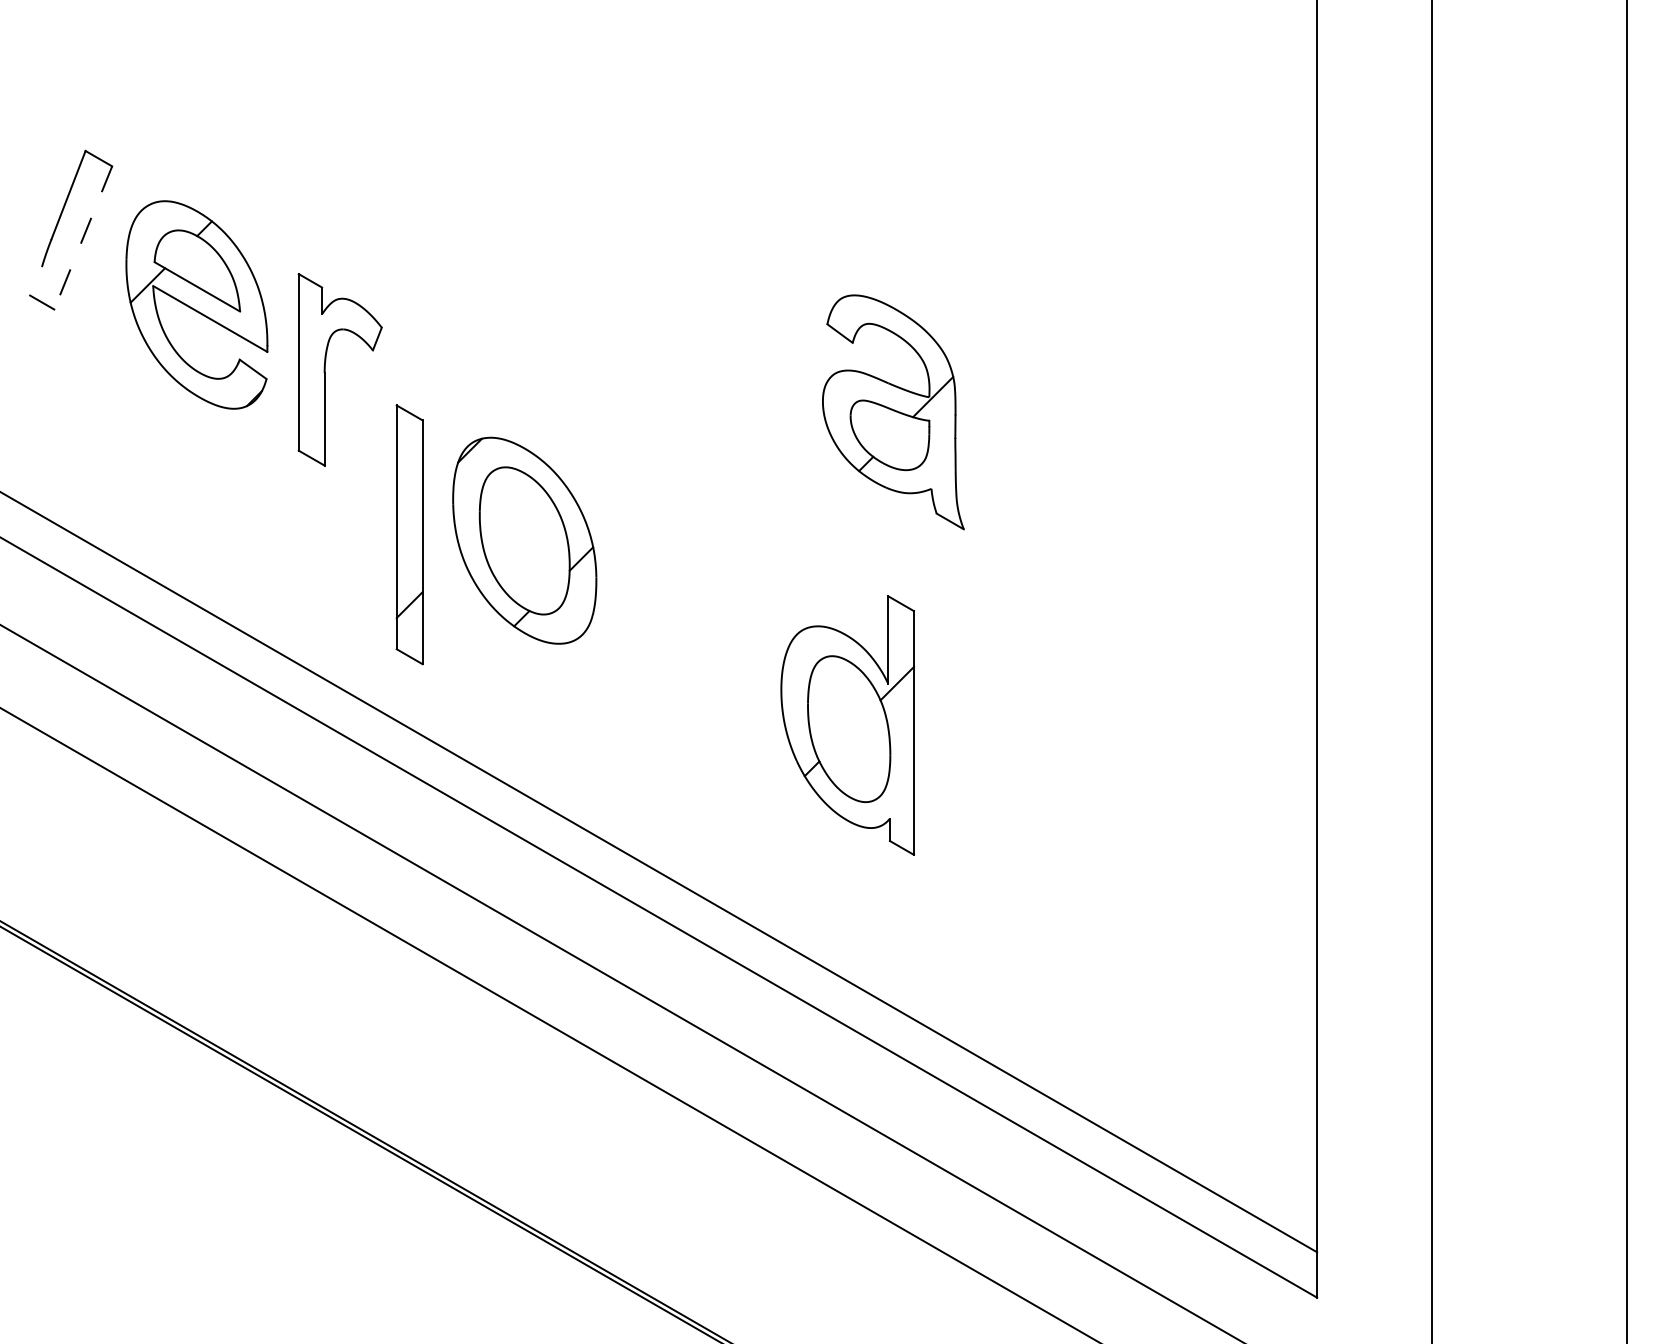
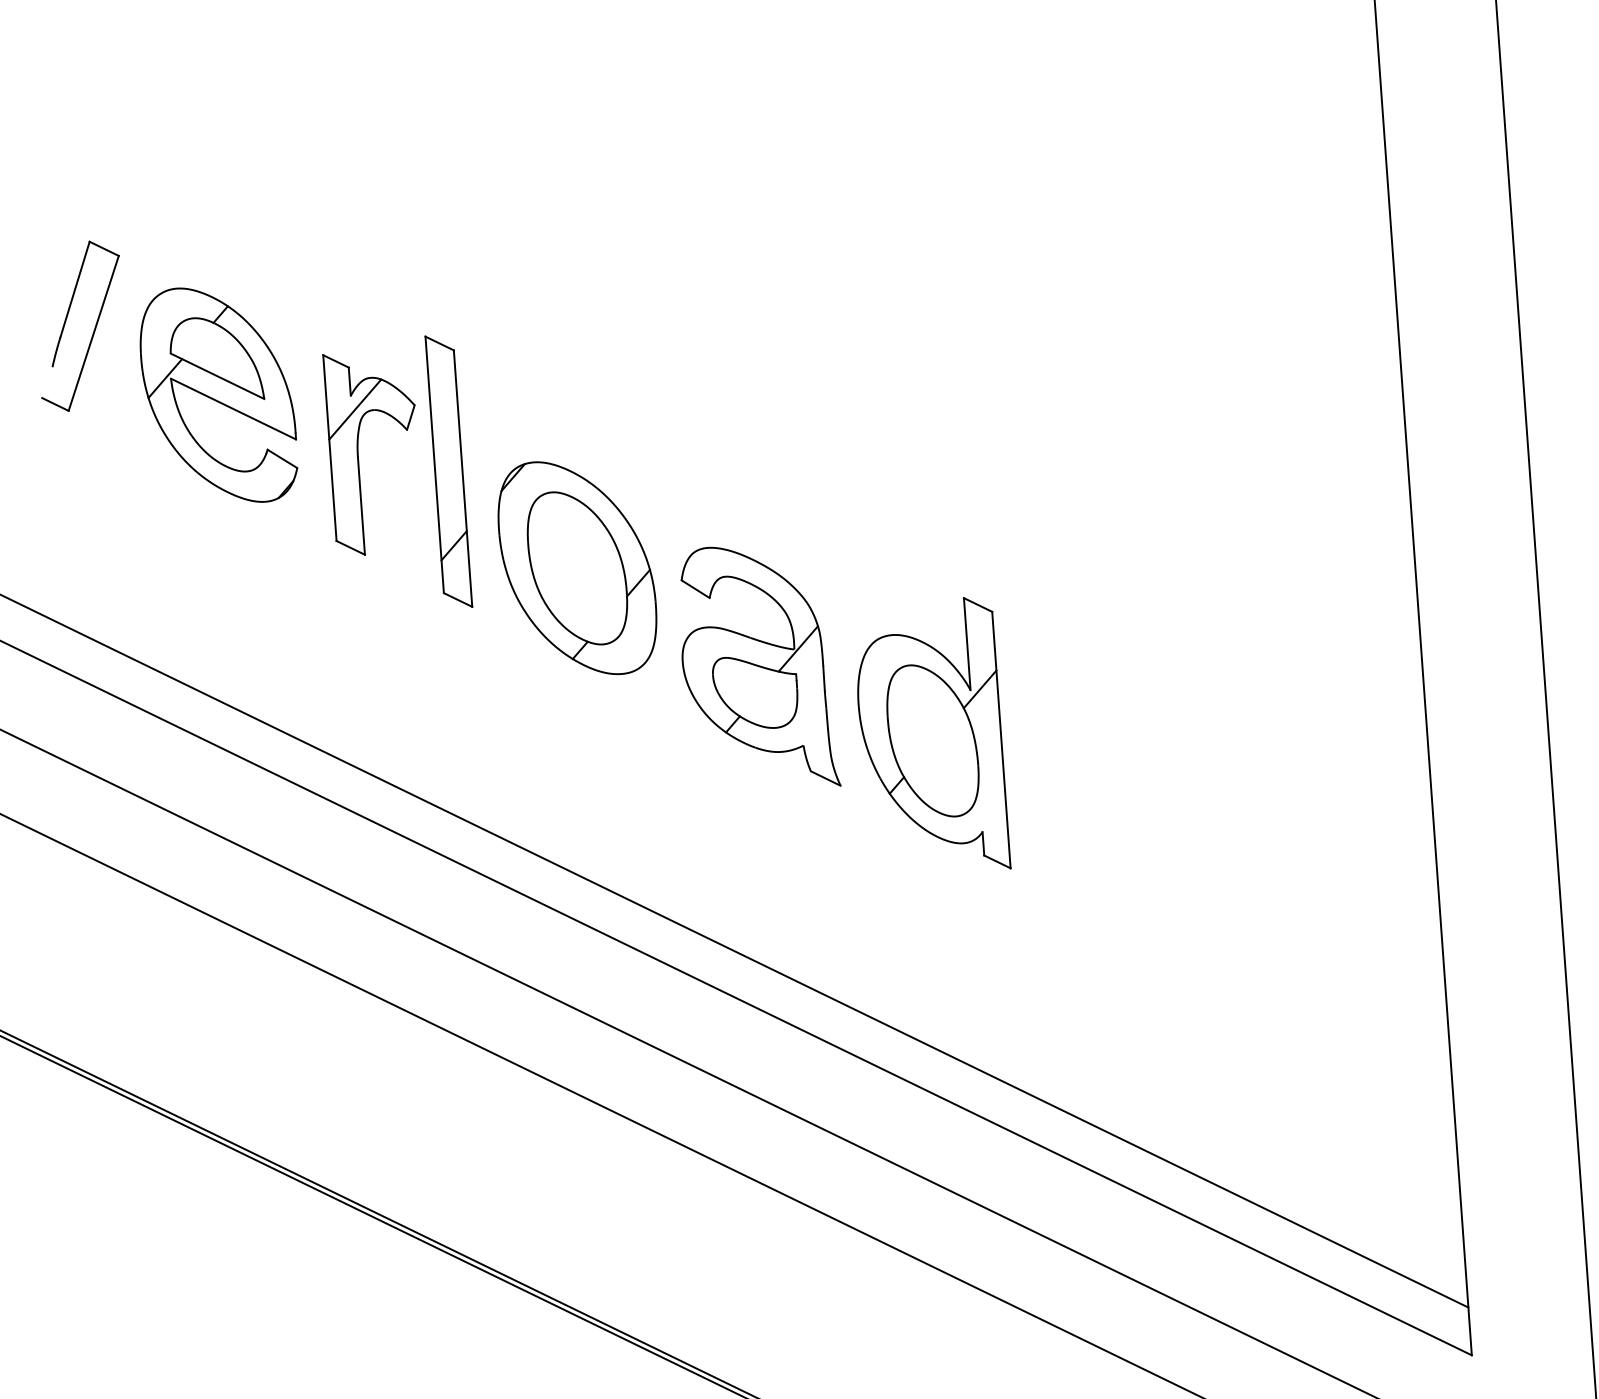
line: (83, 238) -> (94, 333), dashed -> solid
line: (324, 327) -> (354, 409), added
part: (893, 412) -> (757, 668), moved
part: (409, 534) -> (448, 471), moved
part: (524, 540) -> (577, 567), moved
part: (847, 725) -> (930, 737), moved

